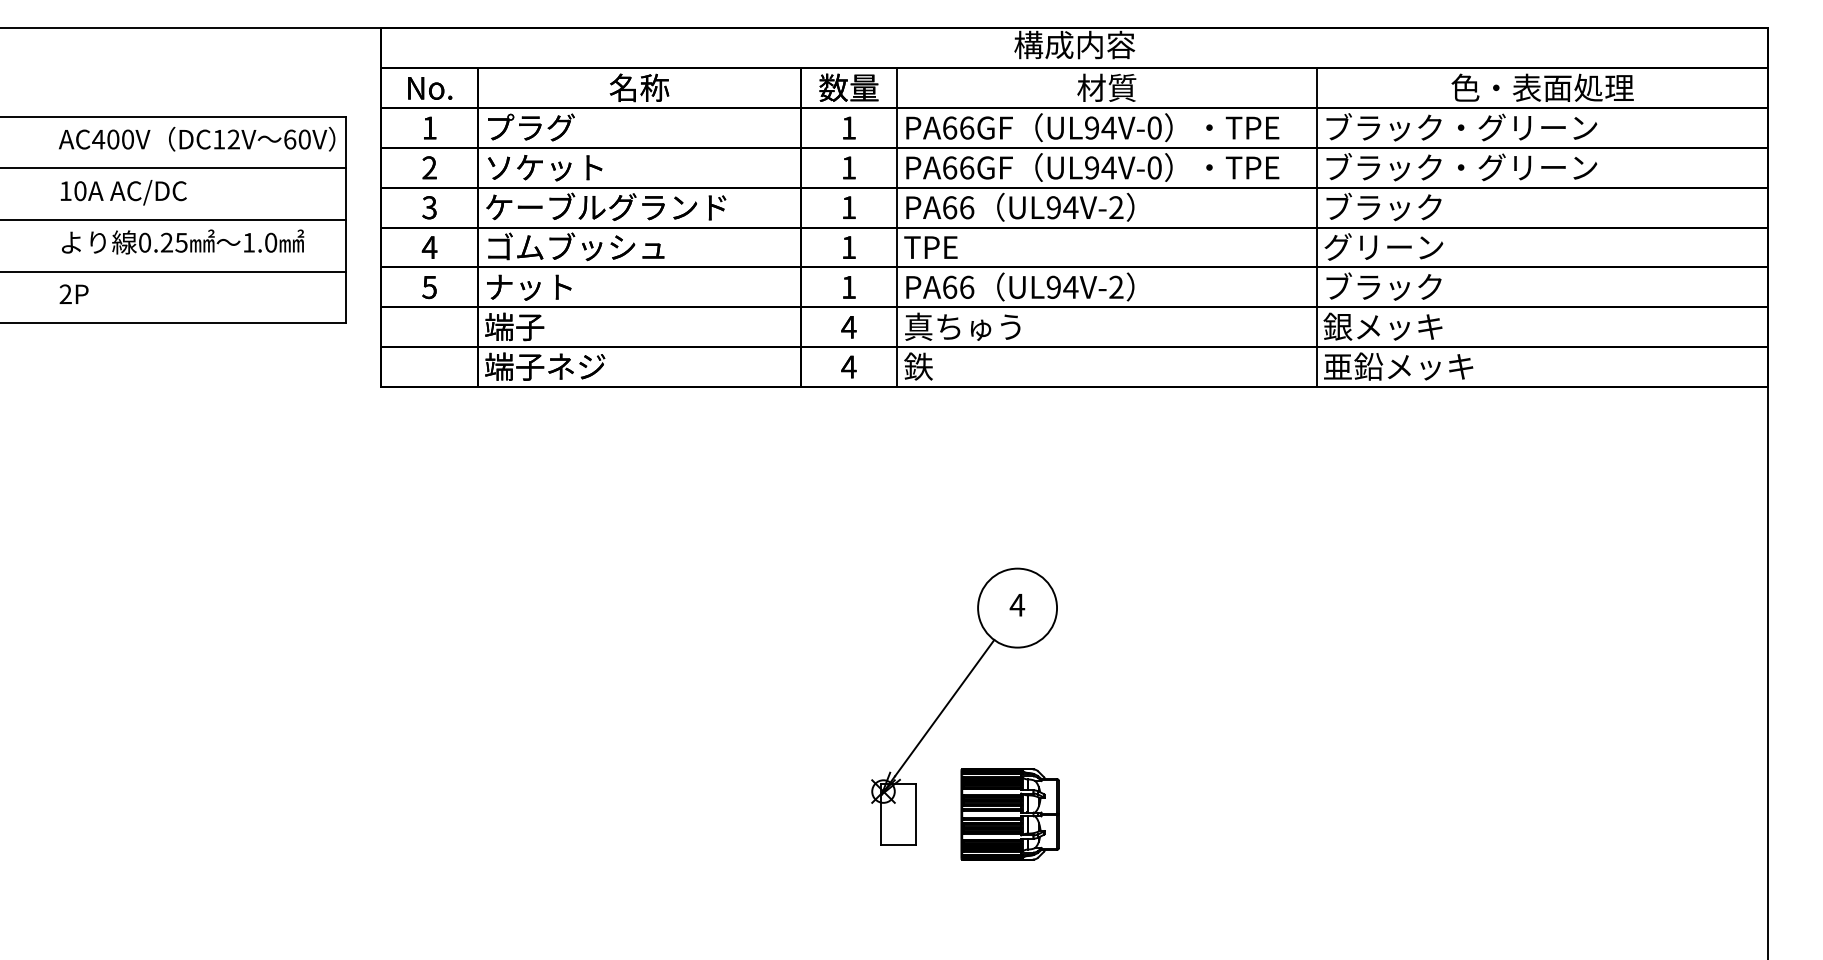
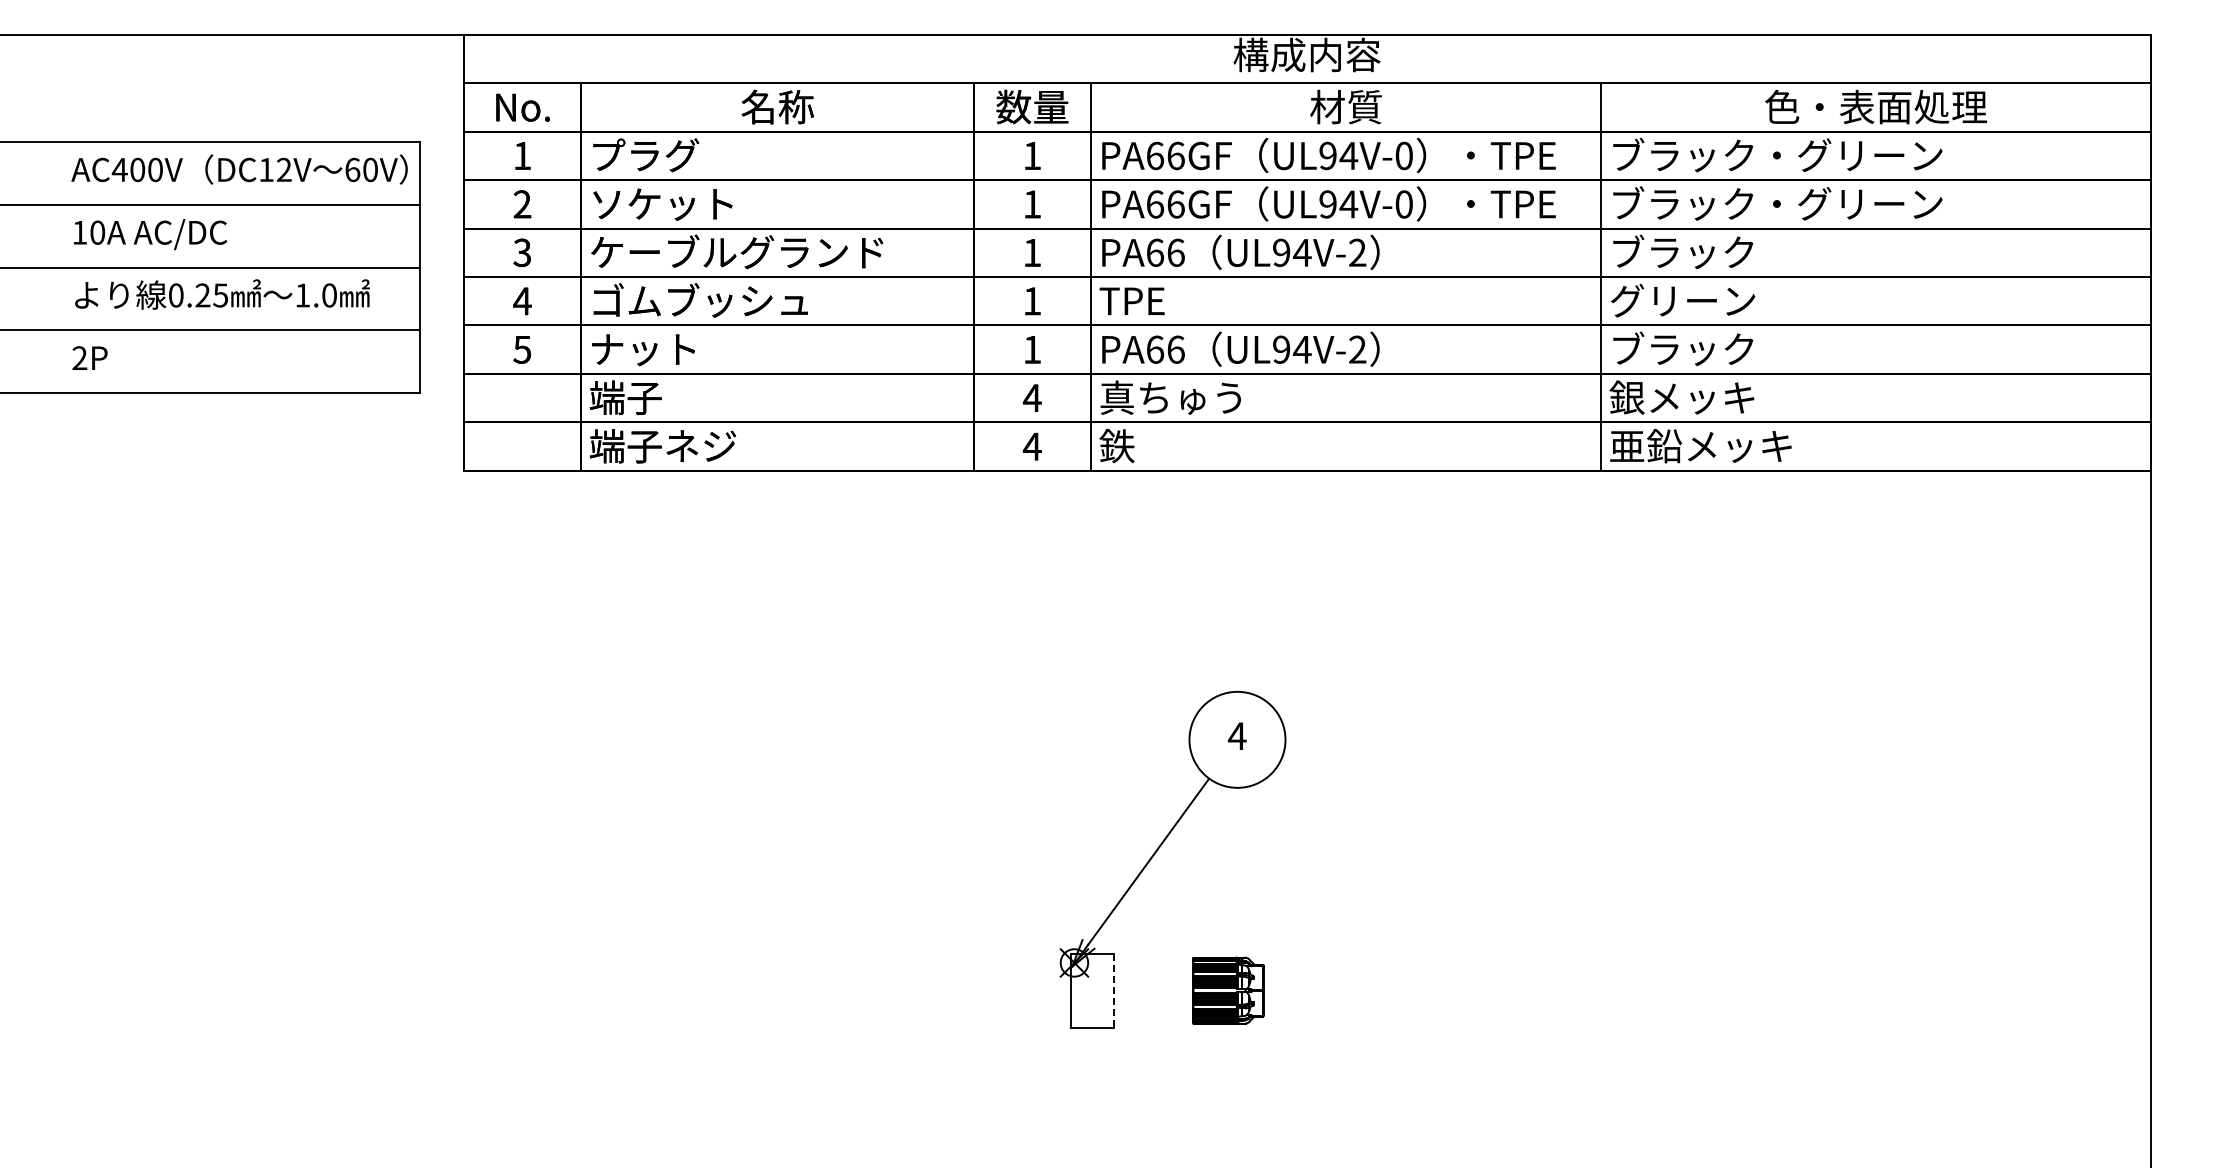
part: (1010, 814) -> (1228, 990), size x0.6
line: (916, 815) -> (1114, 991), solid -> dashed

